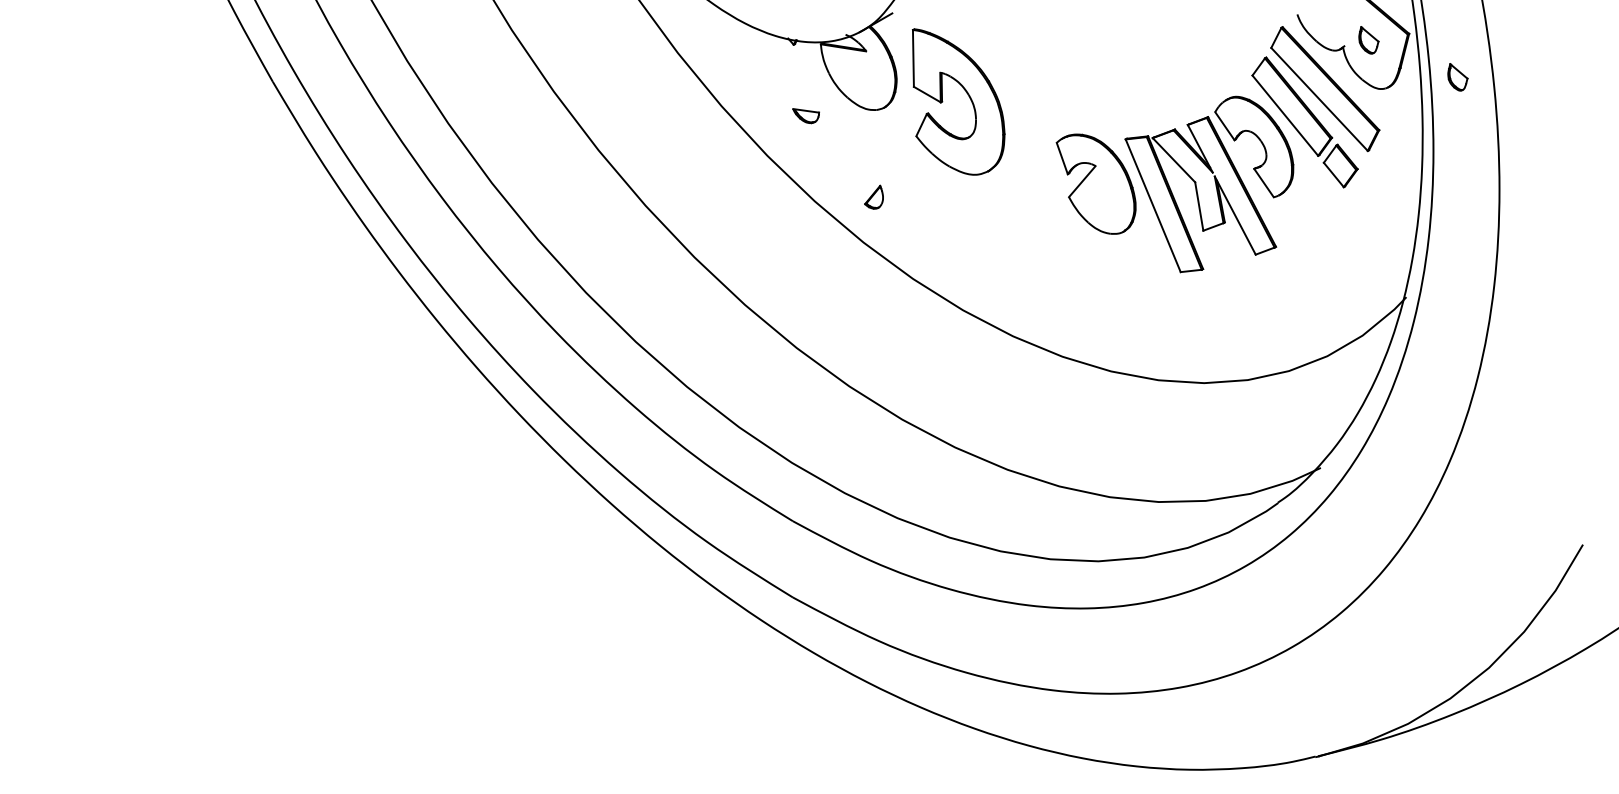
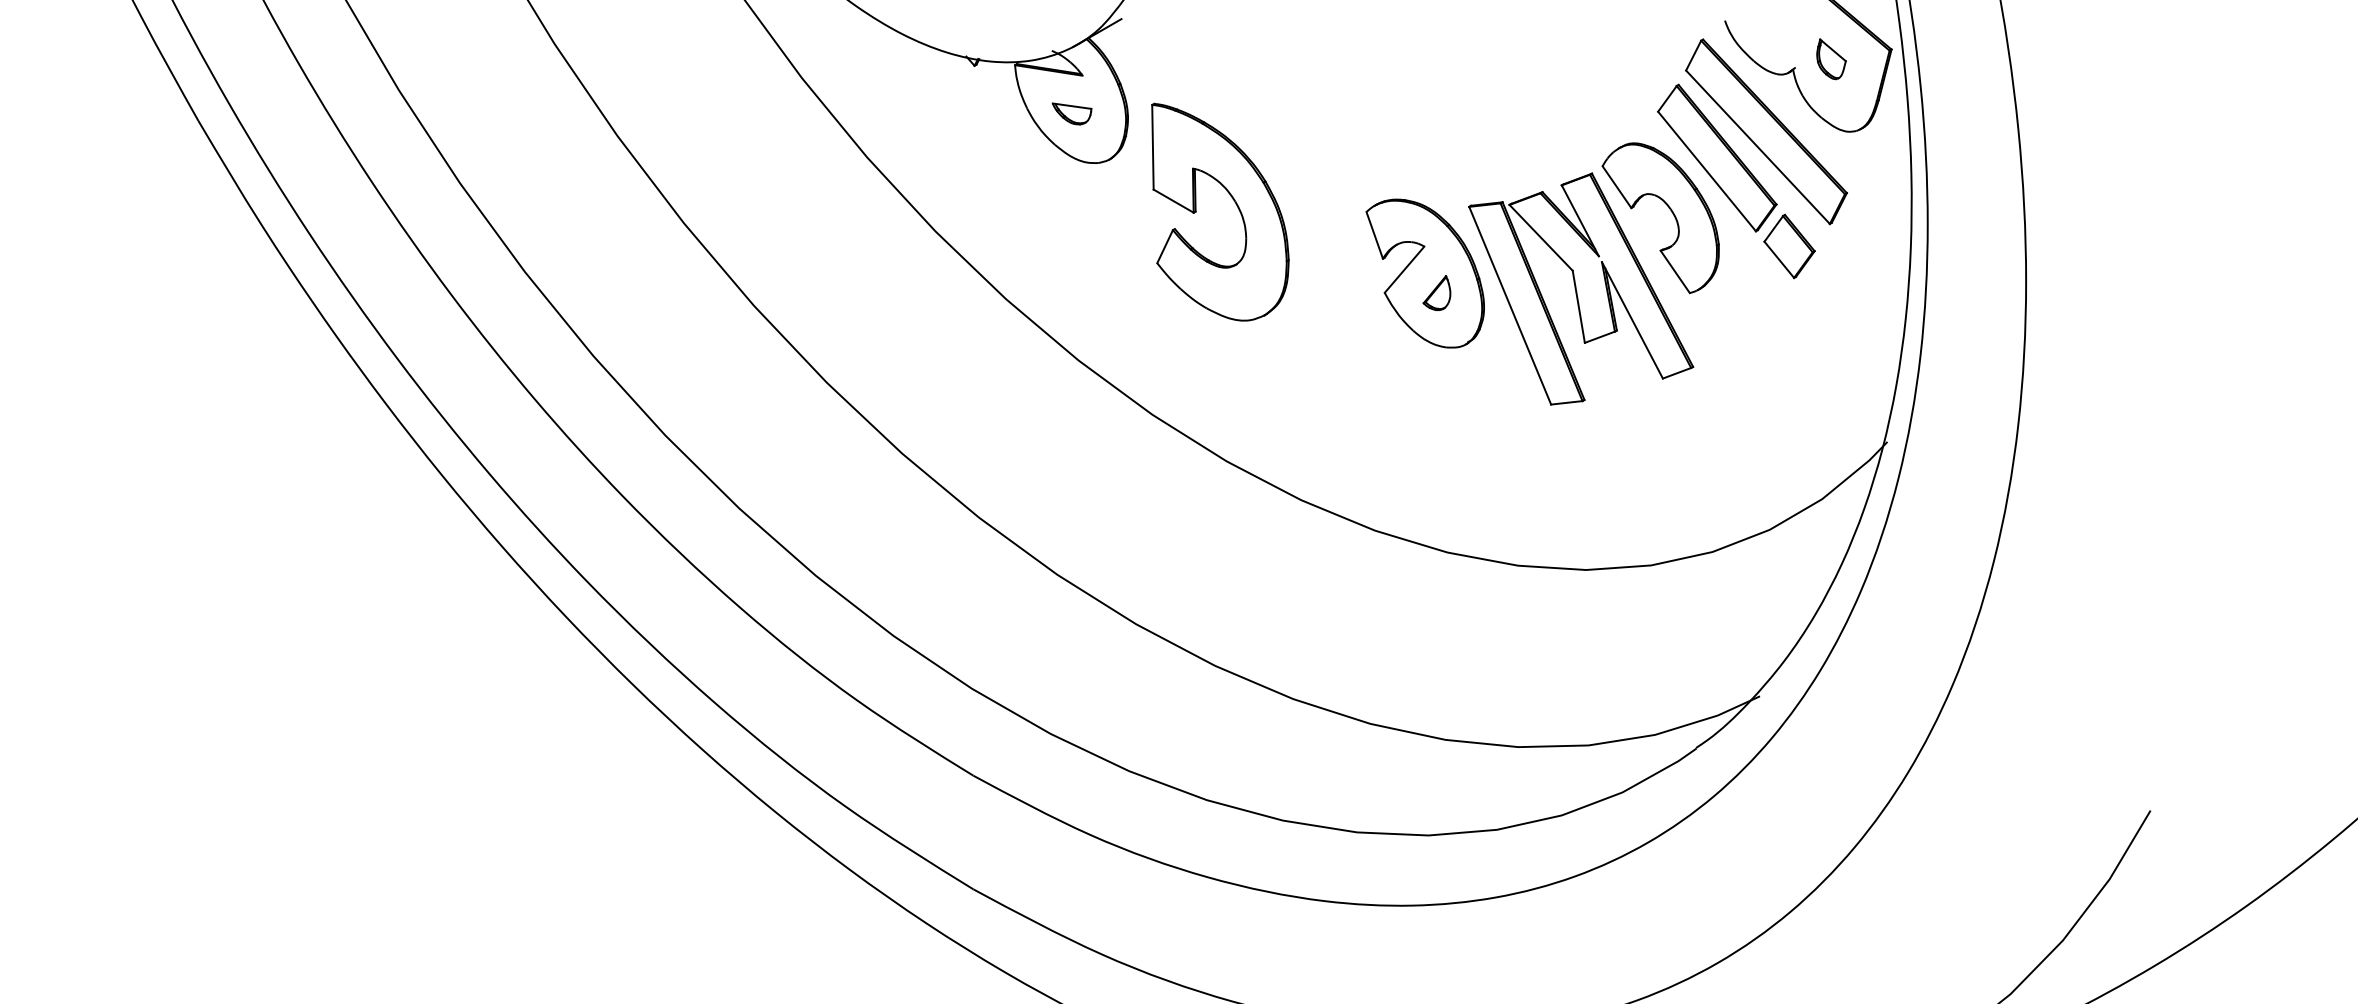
part: (1457, 77) -> (1963, 114), removed
part: (968, 96) -> (1234, 203), moved
part: (805, 116) -> (1071, 114), moved
part: (873, 196) -> (1436, 291), moved

